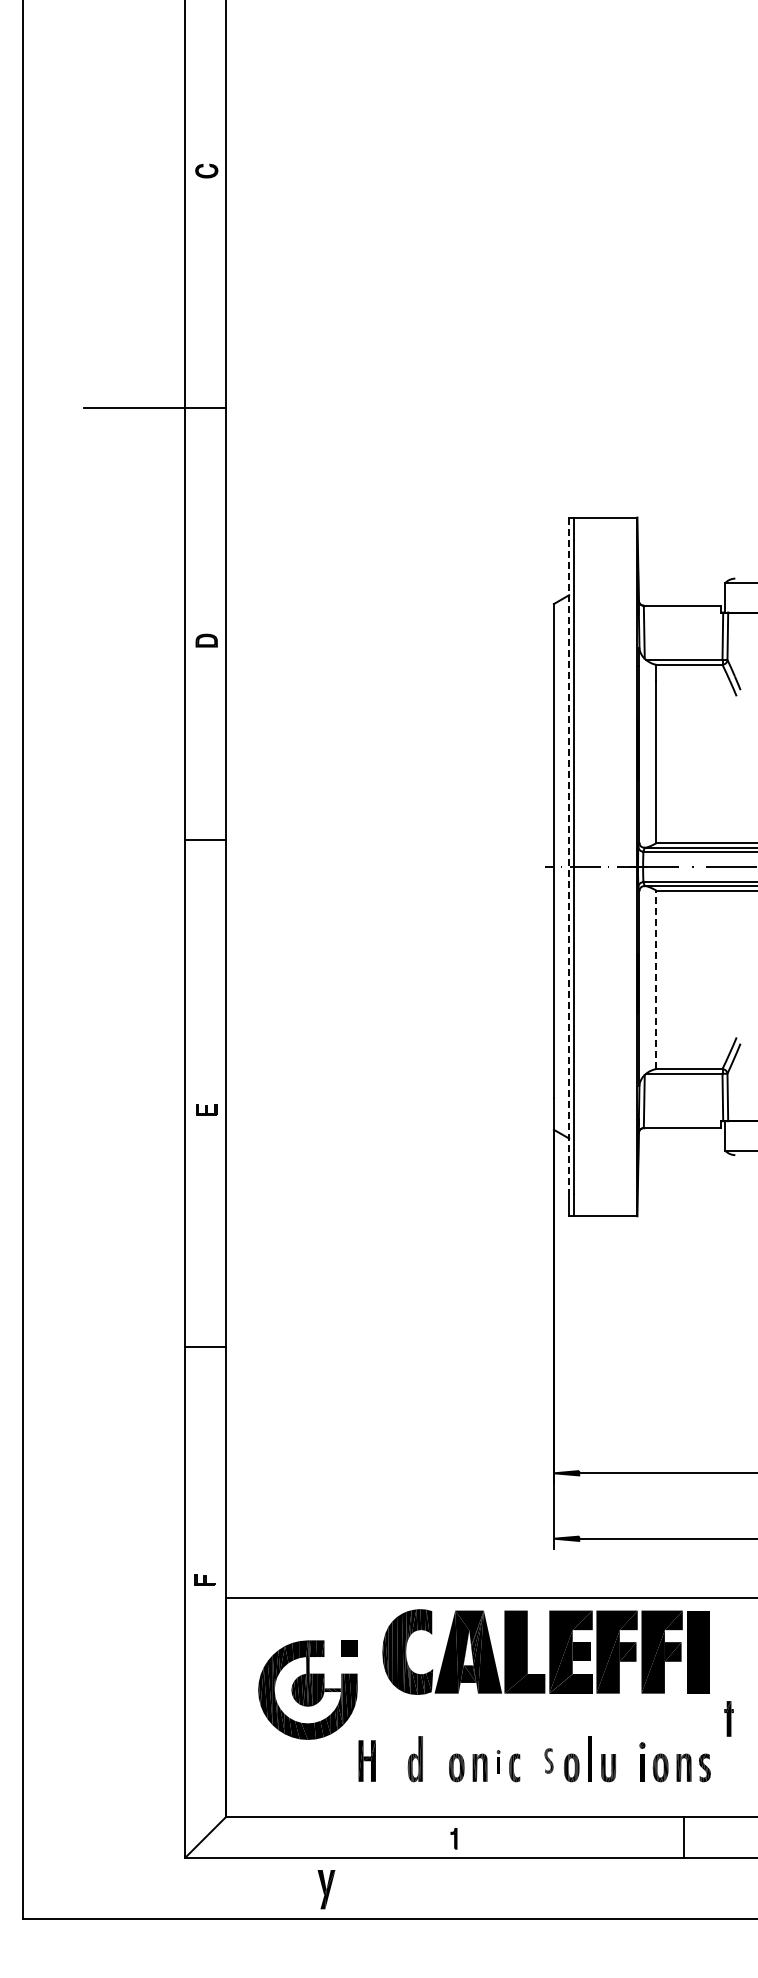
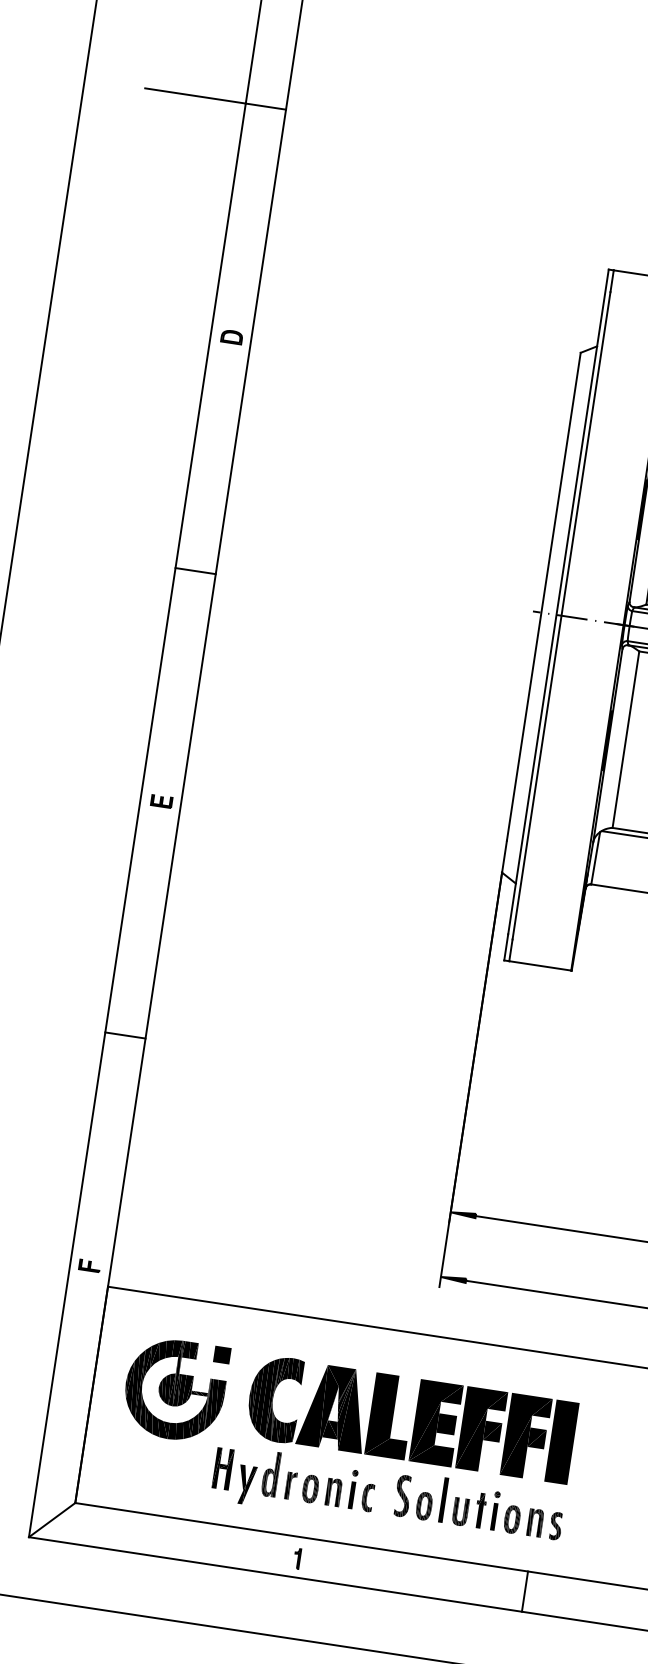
line: (205, 840) -> (195, 571), moved
line: (569, 854) -> (558, 602), dashed -> solid
line: (656, 979) -> (626, 739), dashed -> solid
part: (545, 1651) -> (410, 1418), moved
part: (728, 1718) -> (480, 1510), moved
part: (548, 1760) -> (402, 1495), size x1.67
part: (498, 1761) -> (352, 1488), size x1.67
part: (436, 1767) -> (290, 1485), added
part: (326, 1889) -> (246, 1484), moved

